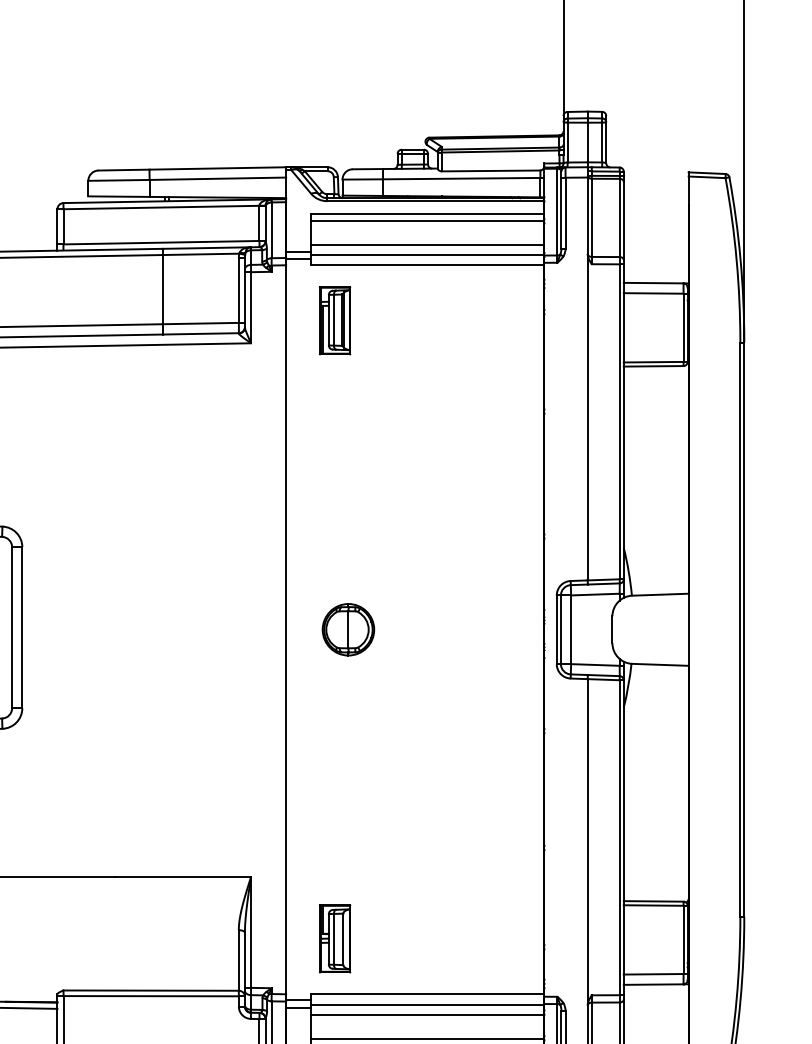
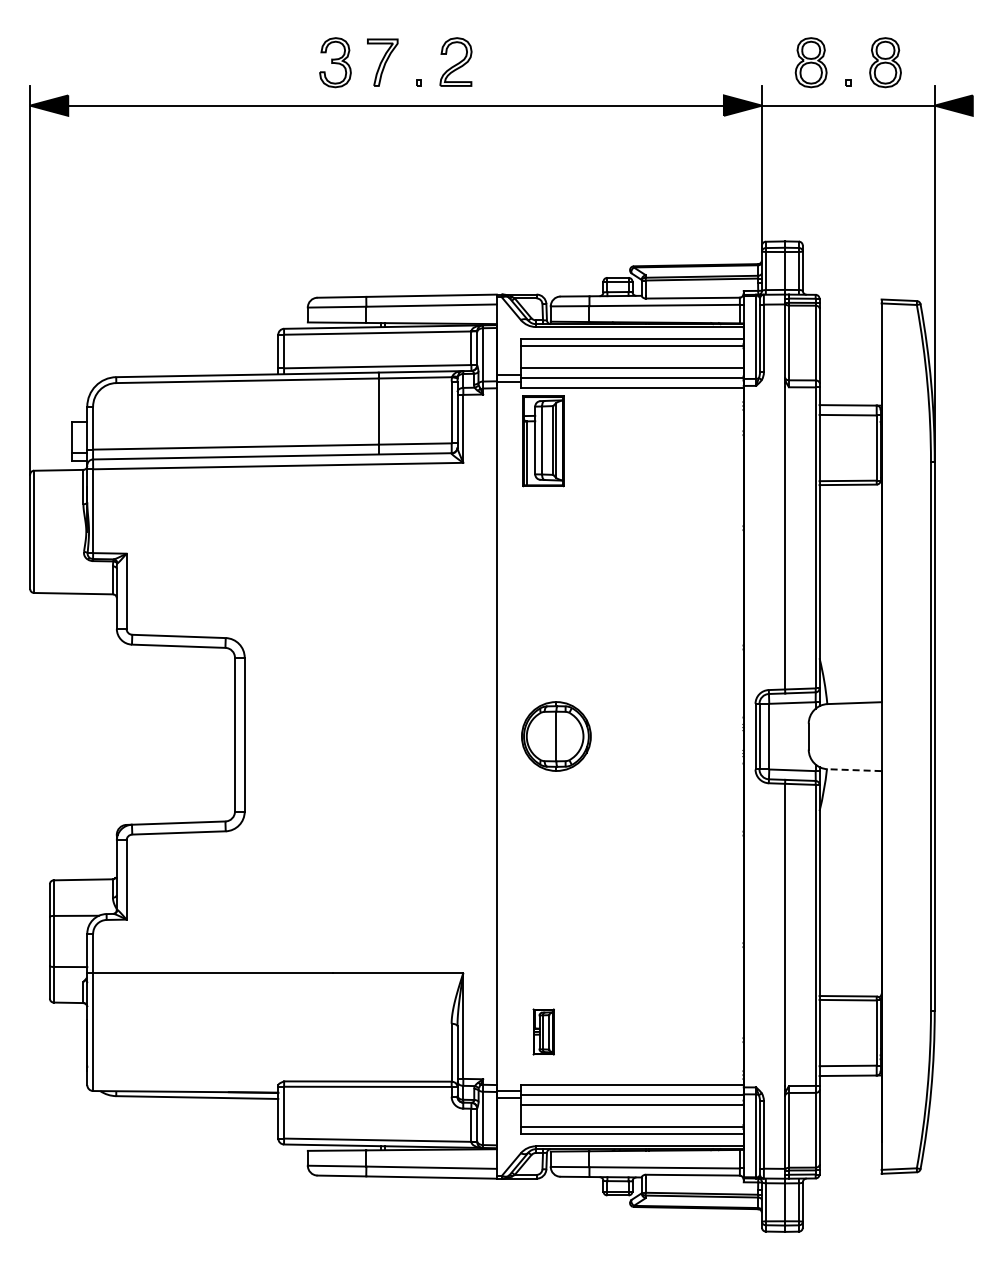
part: (334, 320) -> (543, 441), size x1.4
part: (348, 629) -> (556, 736), size x1.4
line: (660, 665) -> (854, 770), solid -> dashed
part: (334, 938) -> (543, 1031), size x0.7

